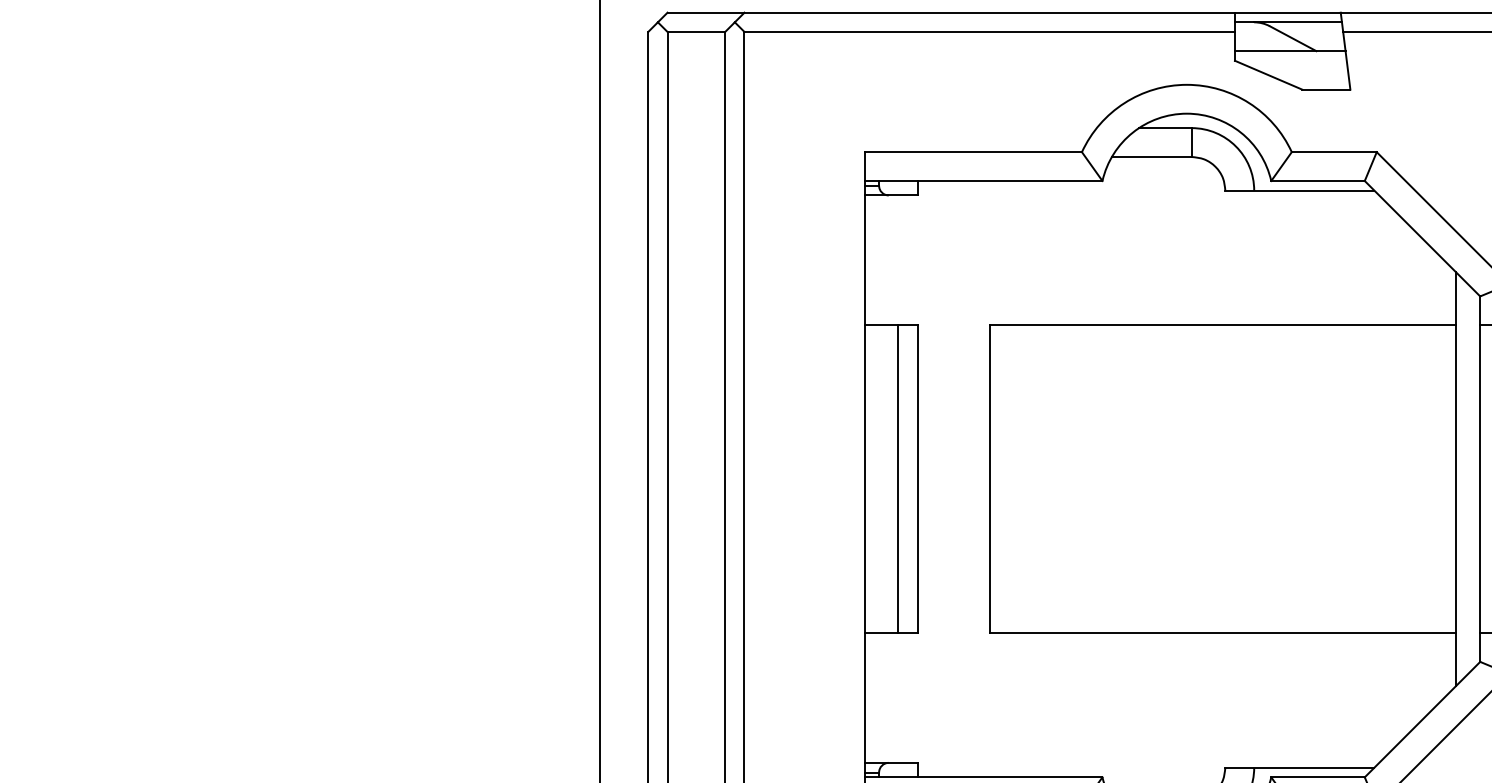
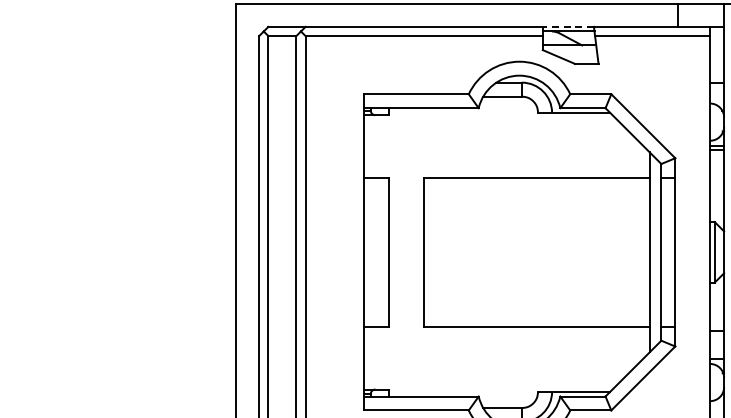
line: (1288, 11) -> (568, 26), solid -> dashed
line: (899, 477) -> (380, 251), removed

